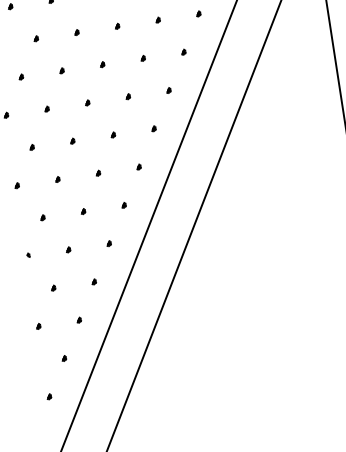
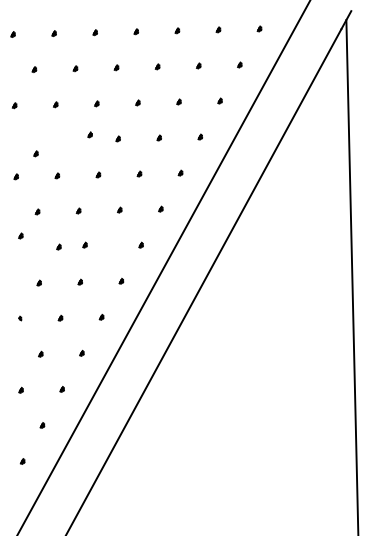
part: (61, 70) -> (89, 134), moved
part: (20, 76) -> (35, 153), moved
part: (97, 172) -> (84, 244), moved
part: (16, 185) -> (20, 235), moved

